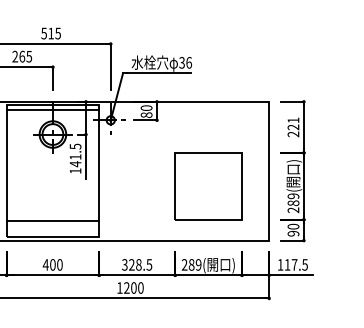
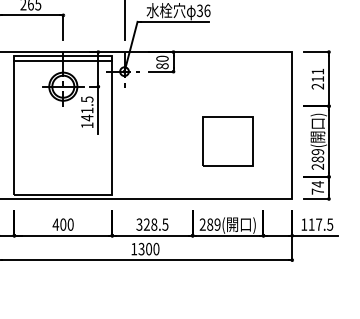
text: (293, 127) -> (317, 79), 221 -> 211
part: (208, 186) -> (227, 141), size x0.7
line: (52, 221) -> (62, 178), removed
text: (293, 229) -> (317, 187), 90 -> 74
text: (126, 288) -> (141, 249), 1200 -> 1300

